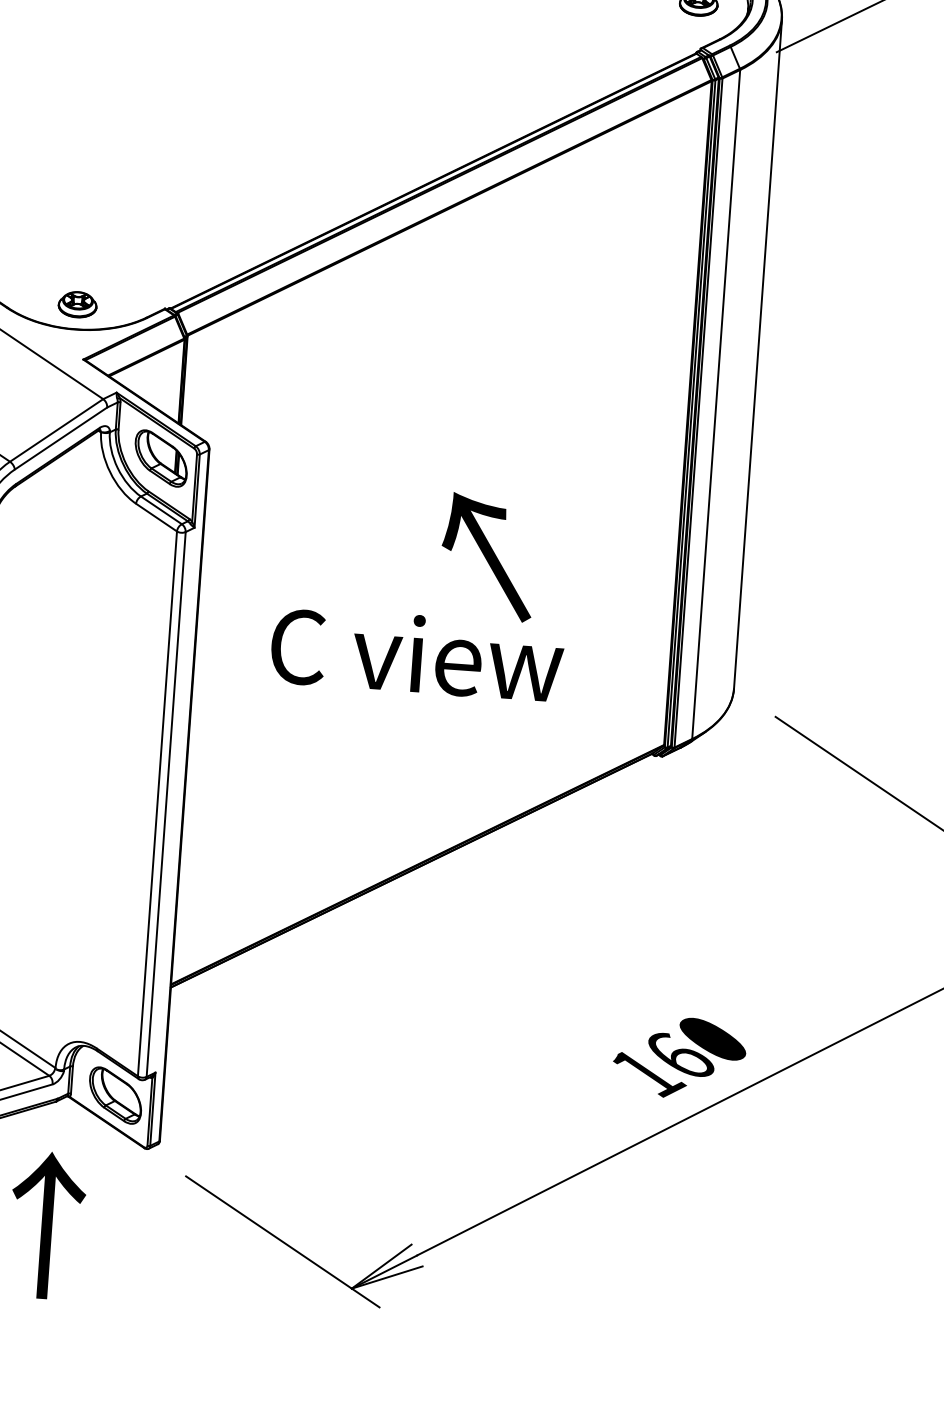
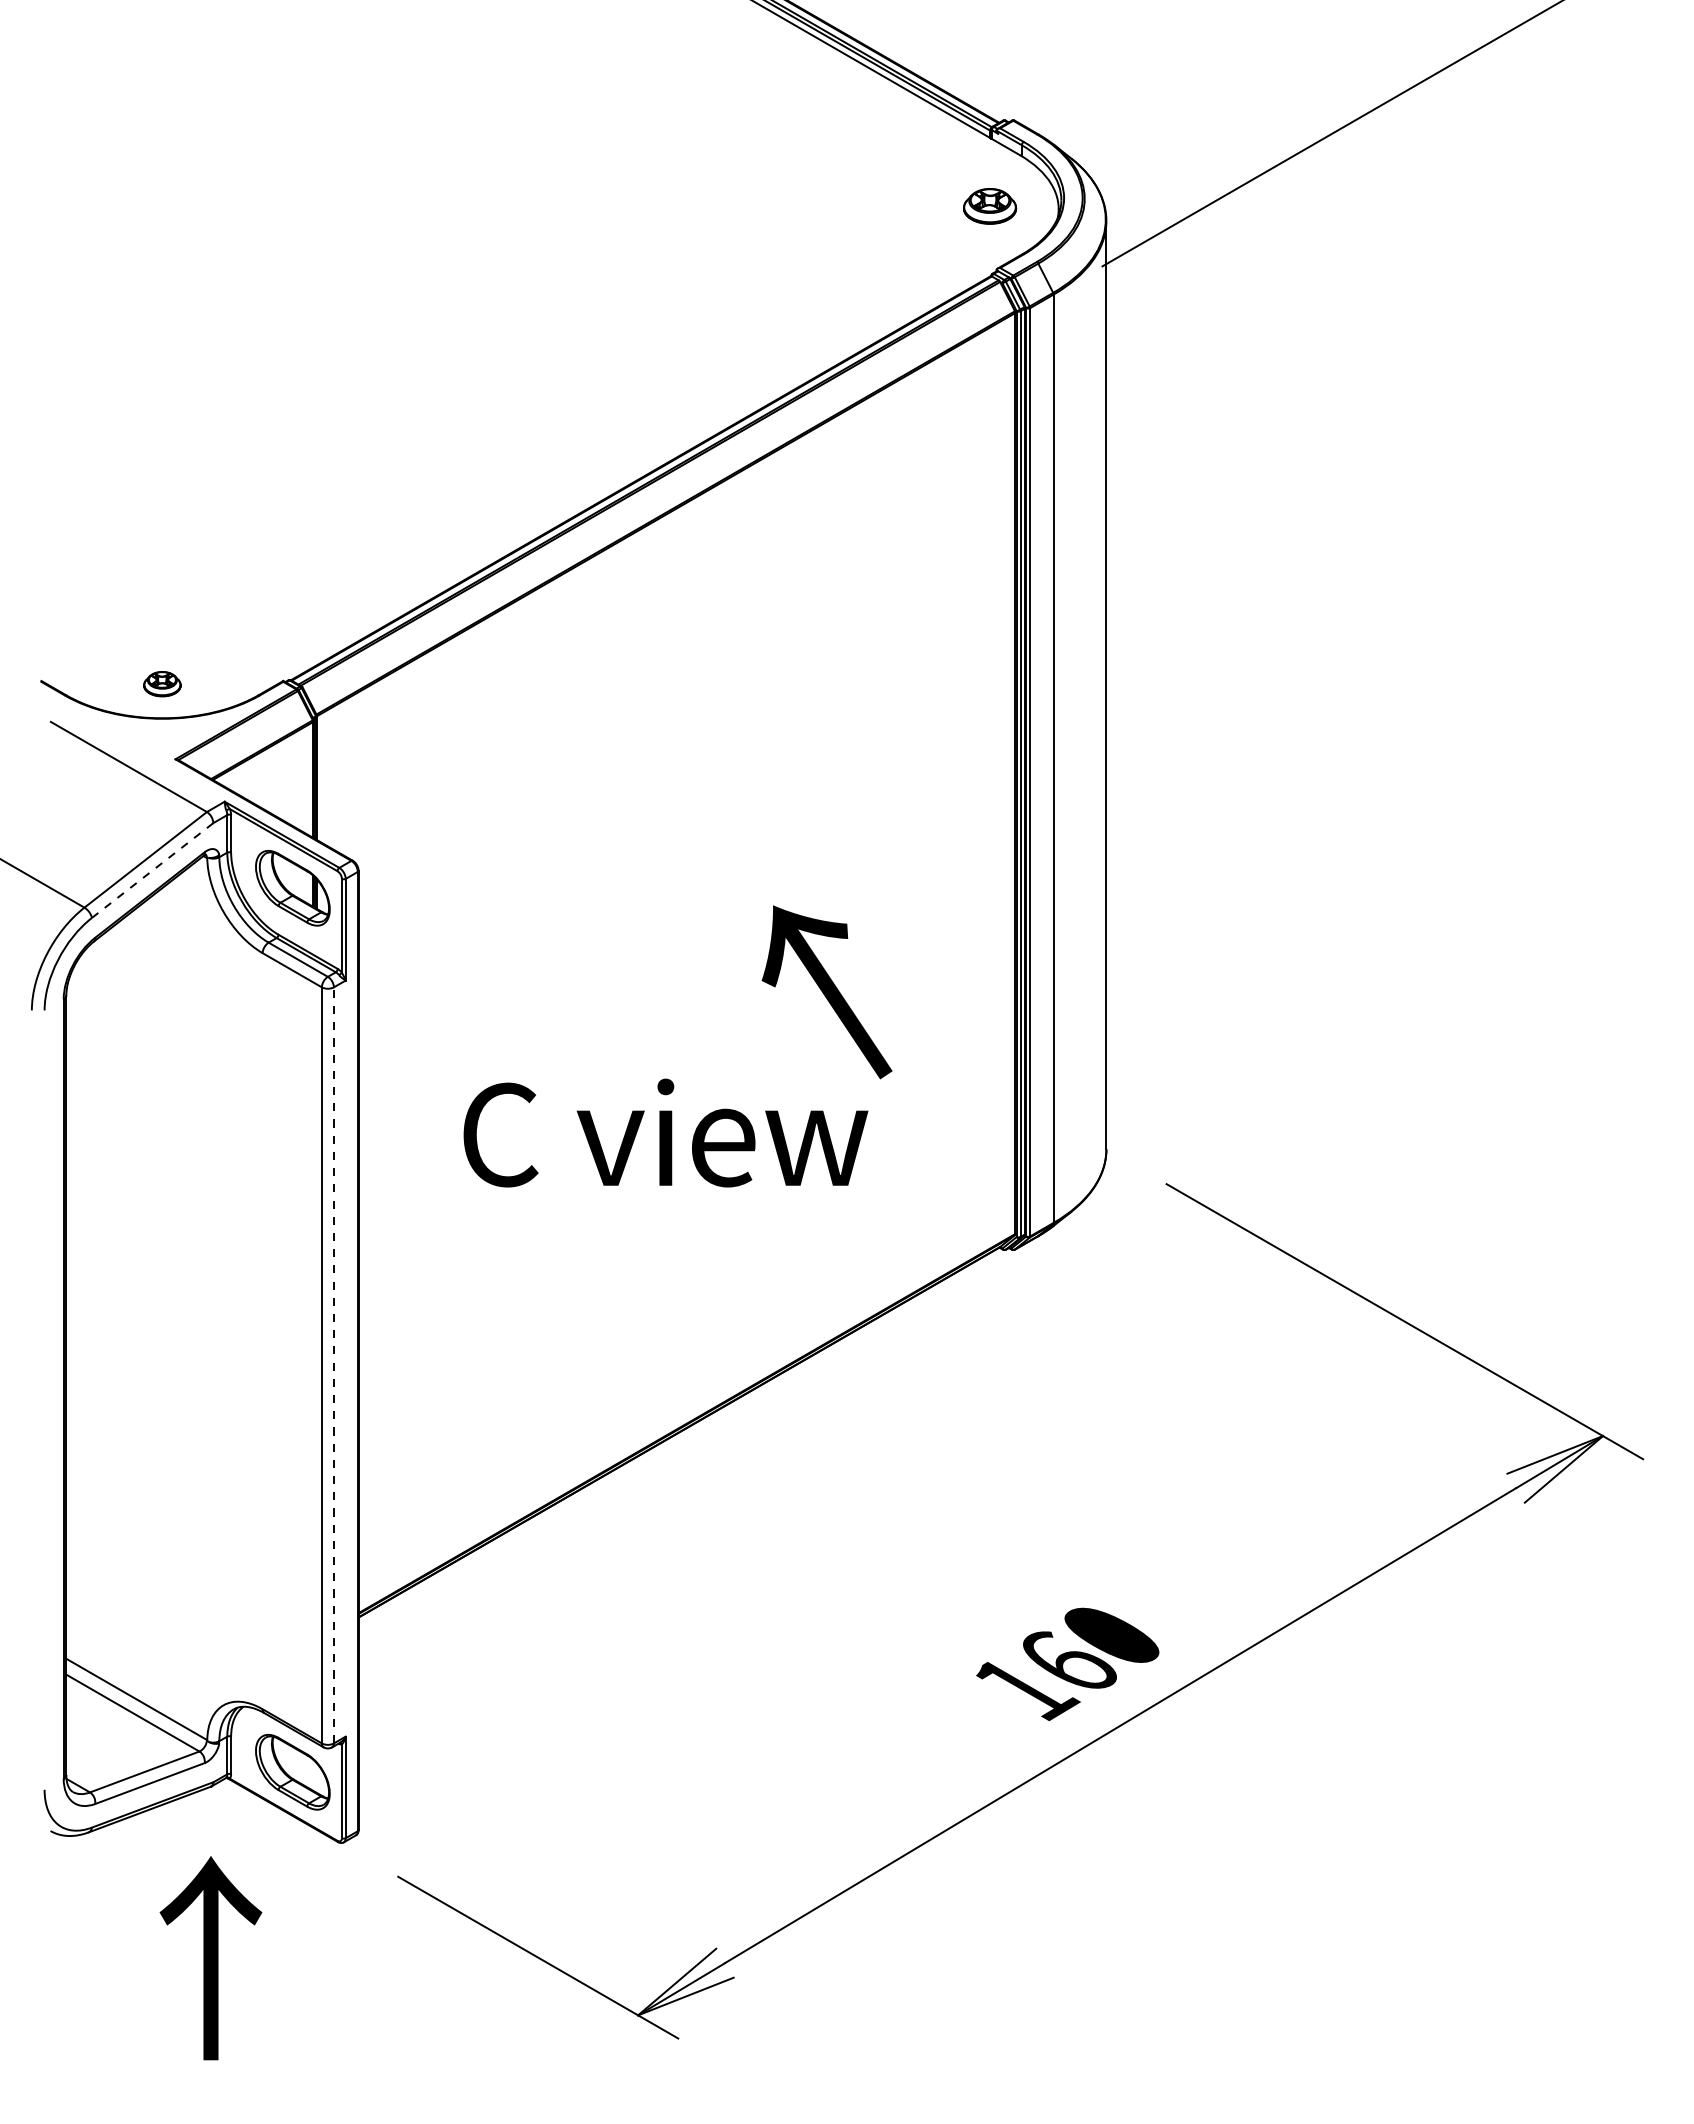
part: (77, 304) -> (162, 683), size x0.7
line: (60, 438) -> (152, 870), solid -> dashed
text: (487, 557) -> (826, 992), moved
line: (165, 803) -> (333, 1364), solid -> dashed

